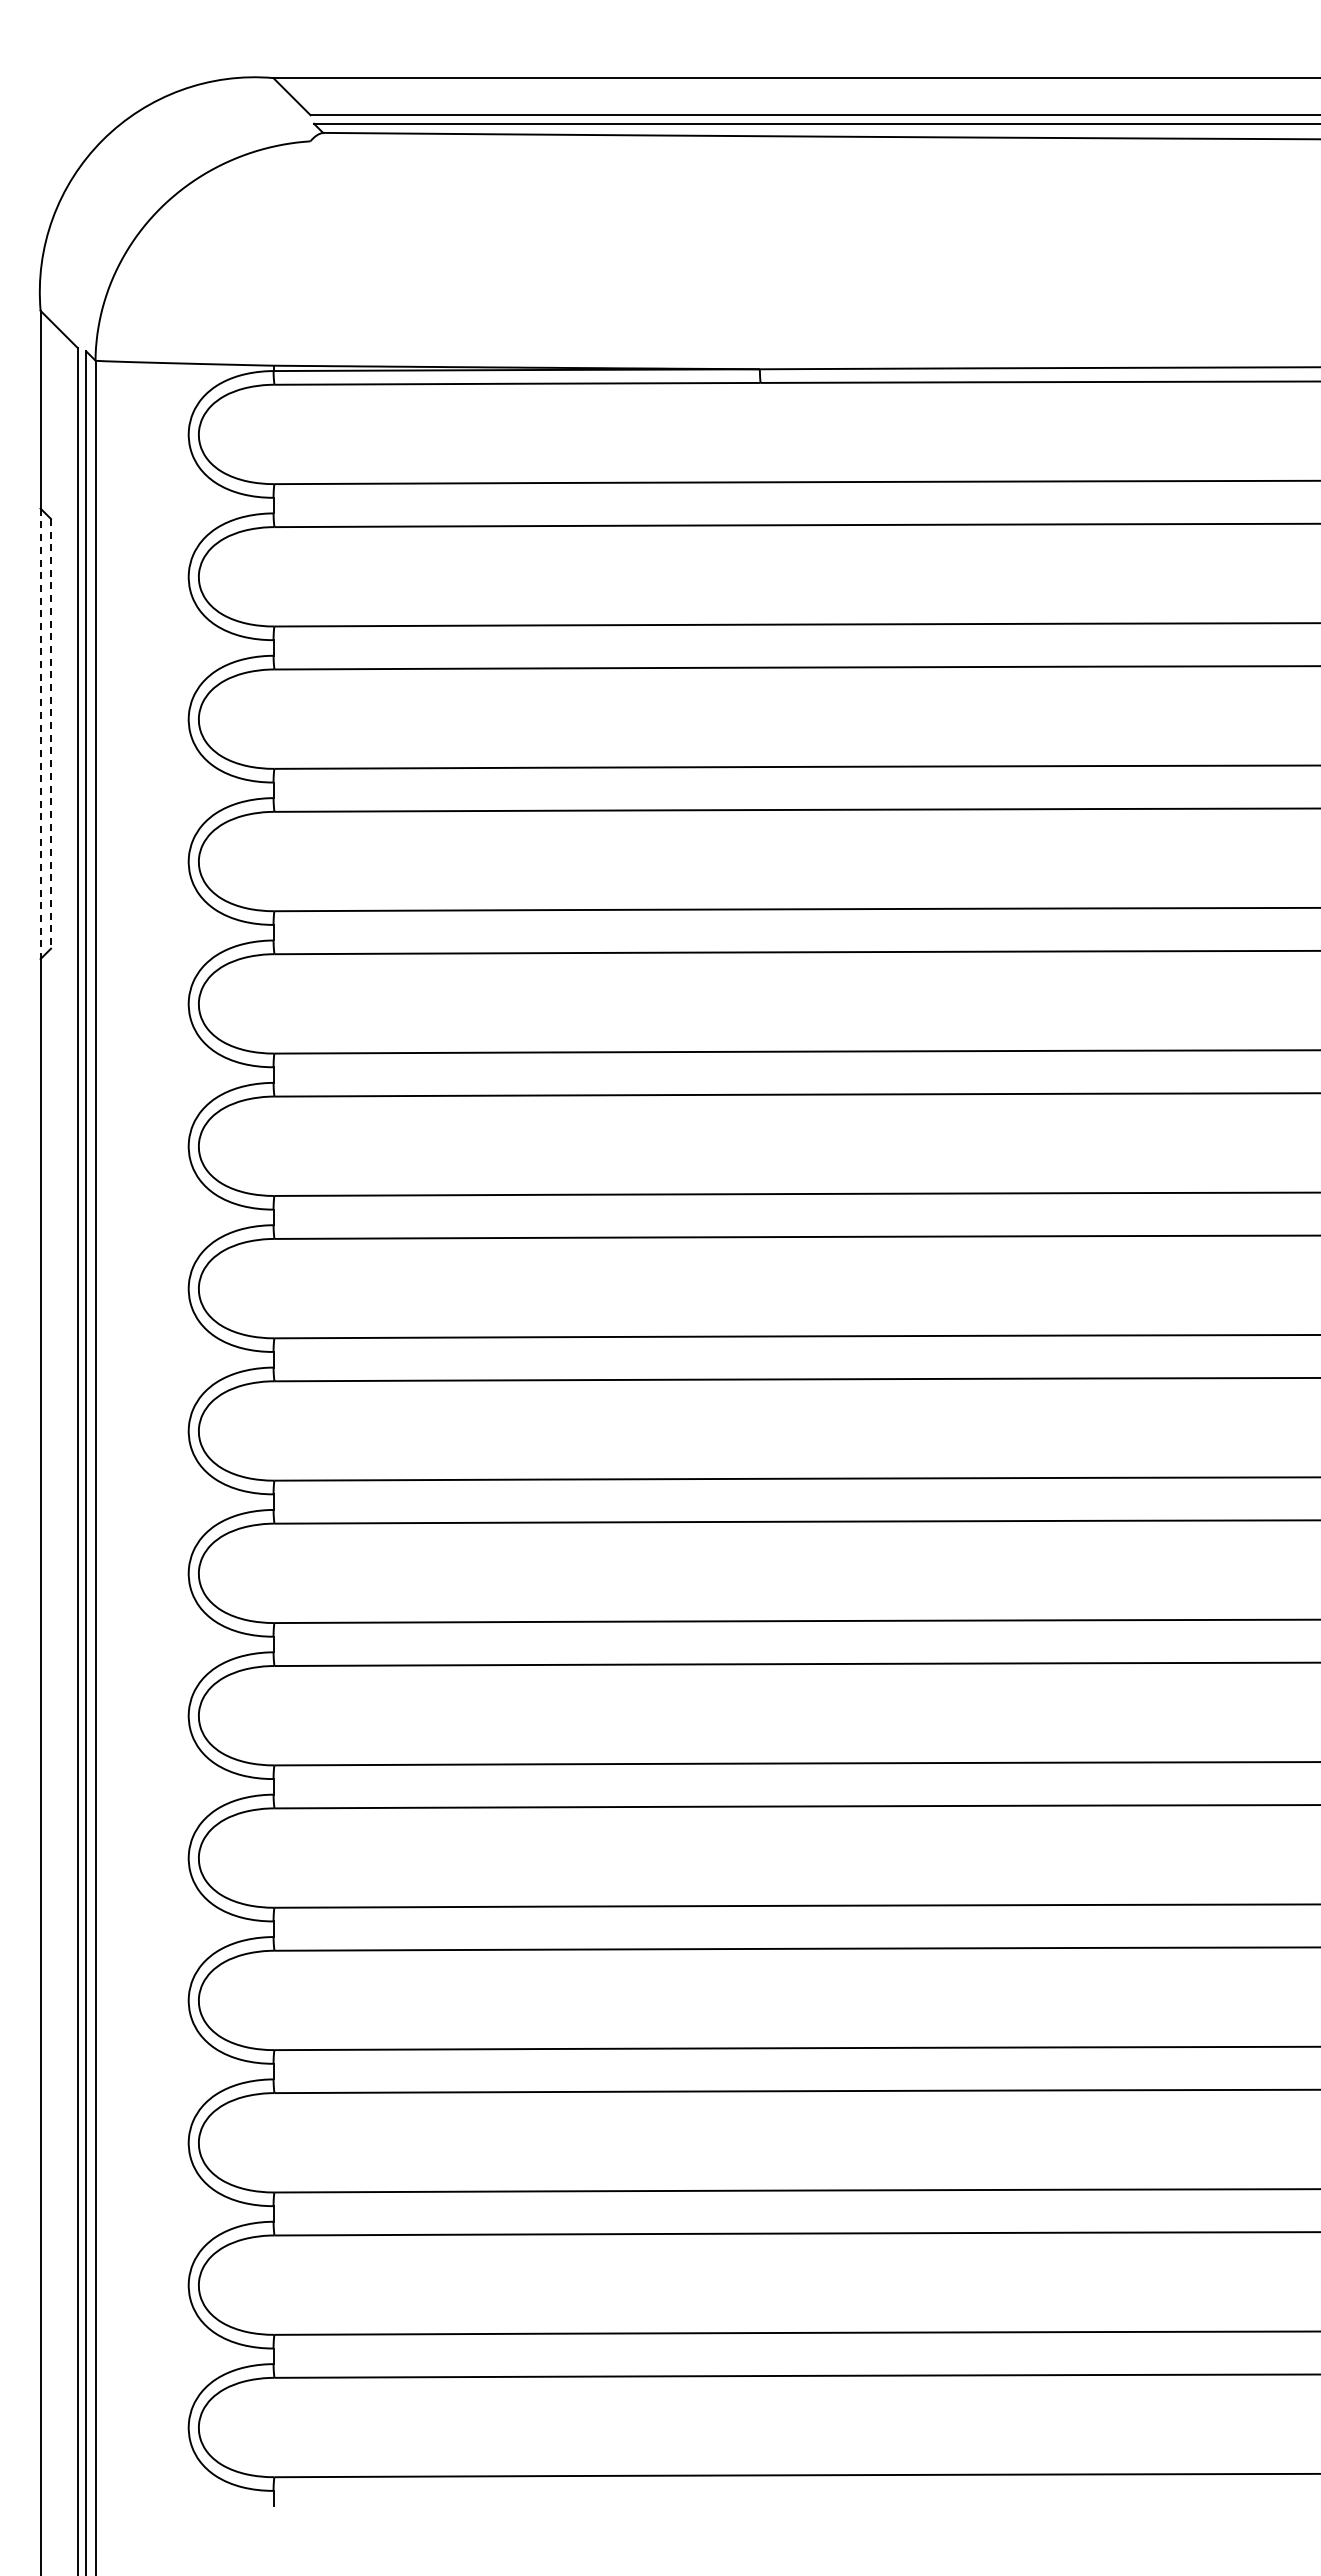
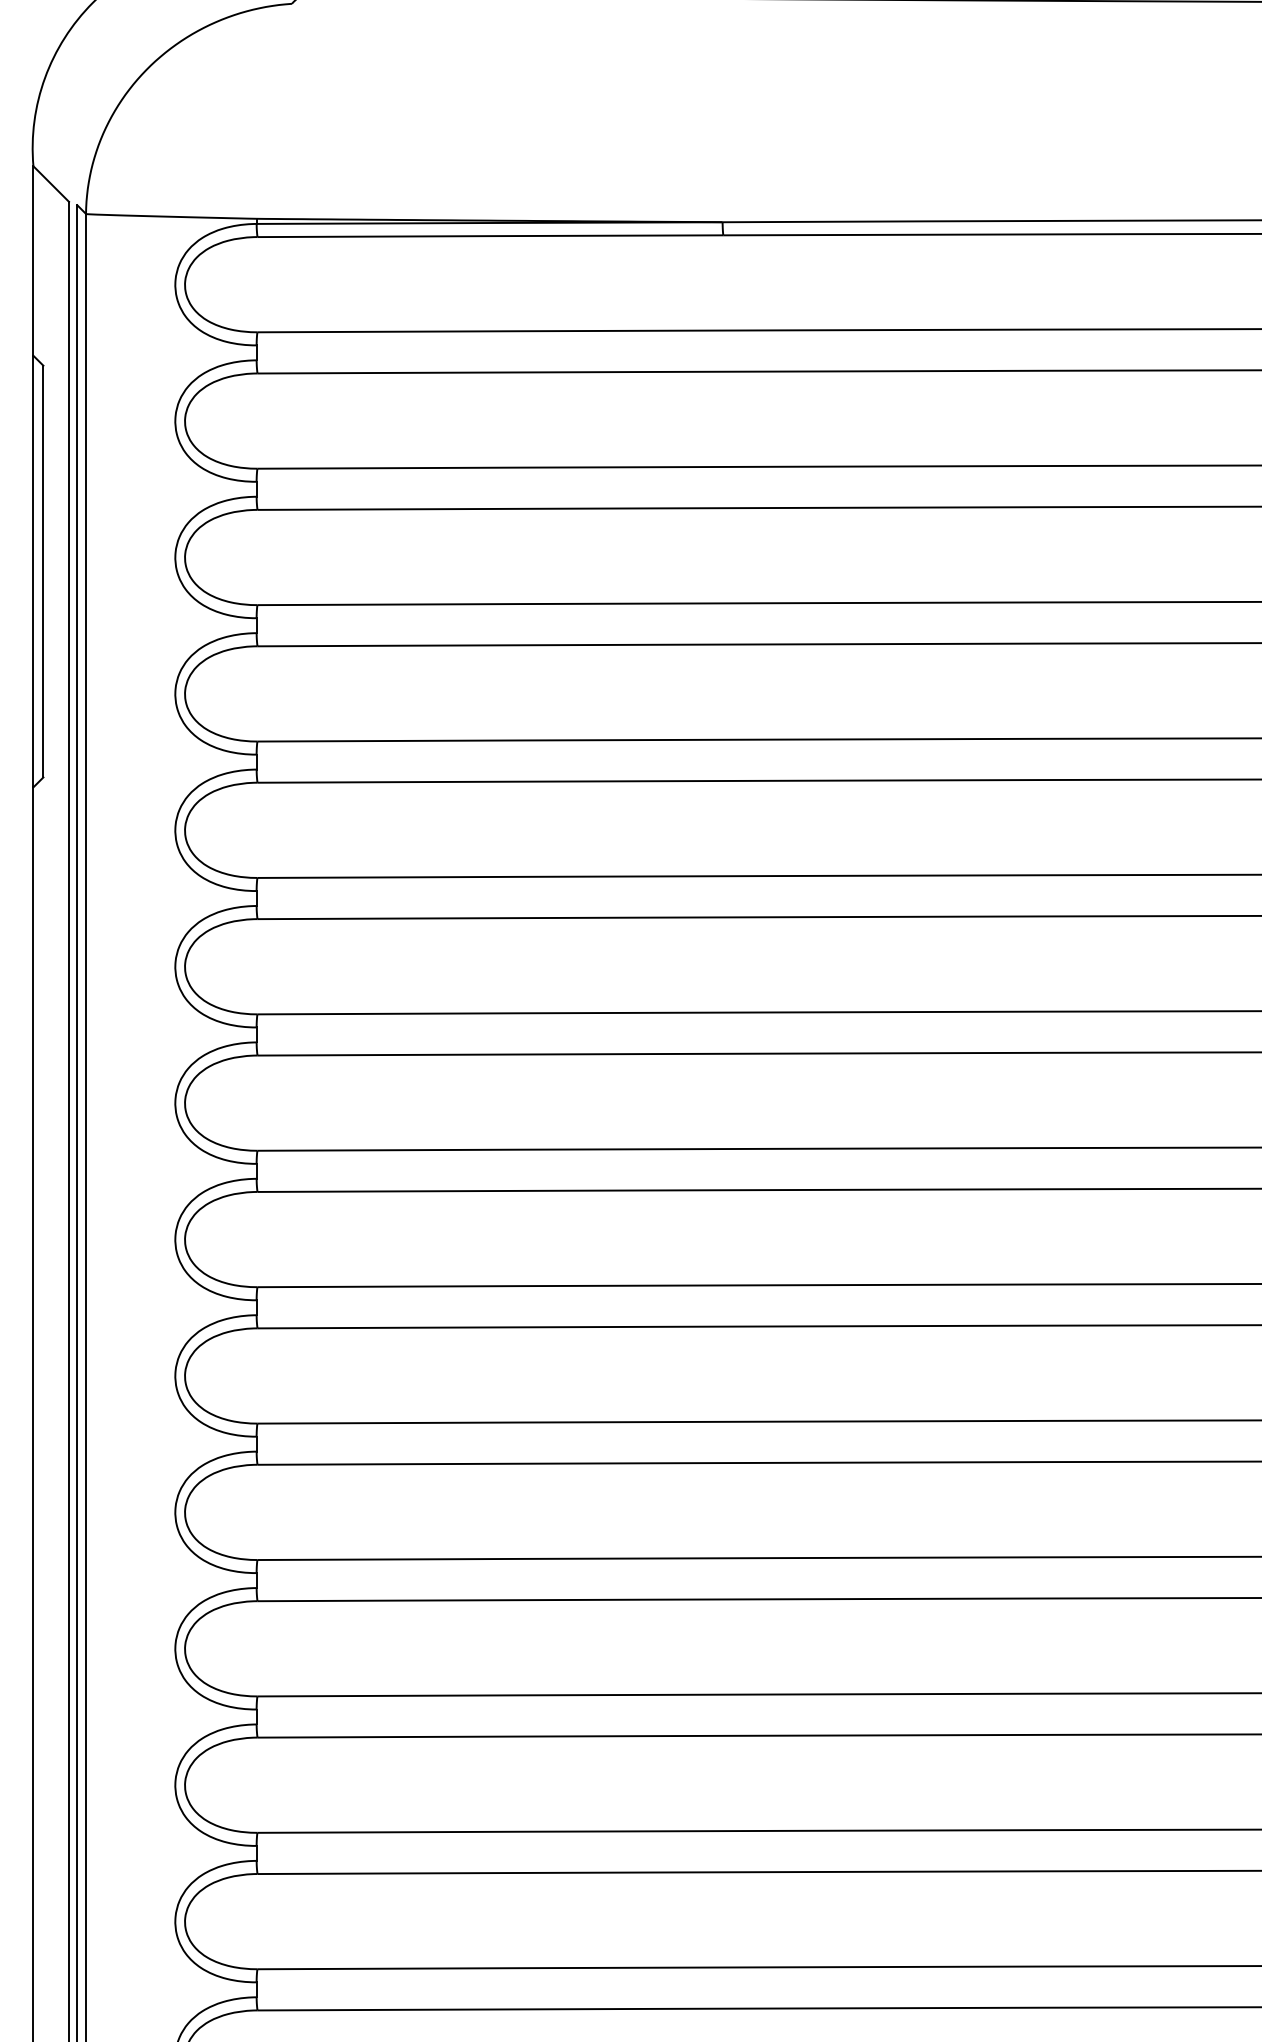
line: (51, 733) -> (43, 571), dashed -> solid
line: (40, 734) -> (33, 572), dashed -> solid

